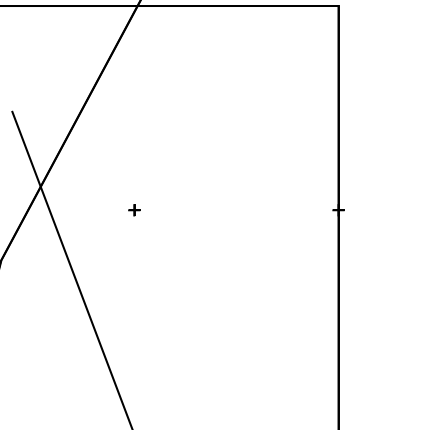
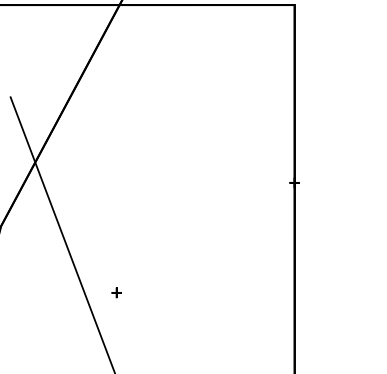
part: (134, 209) -> (116, 292), moved

